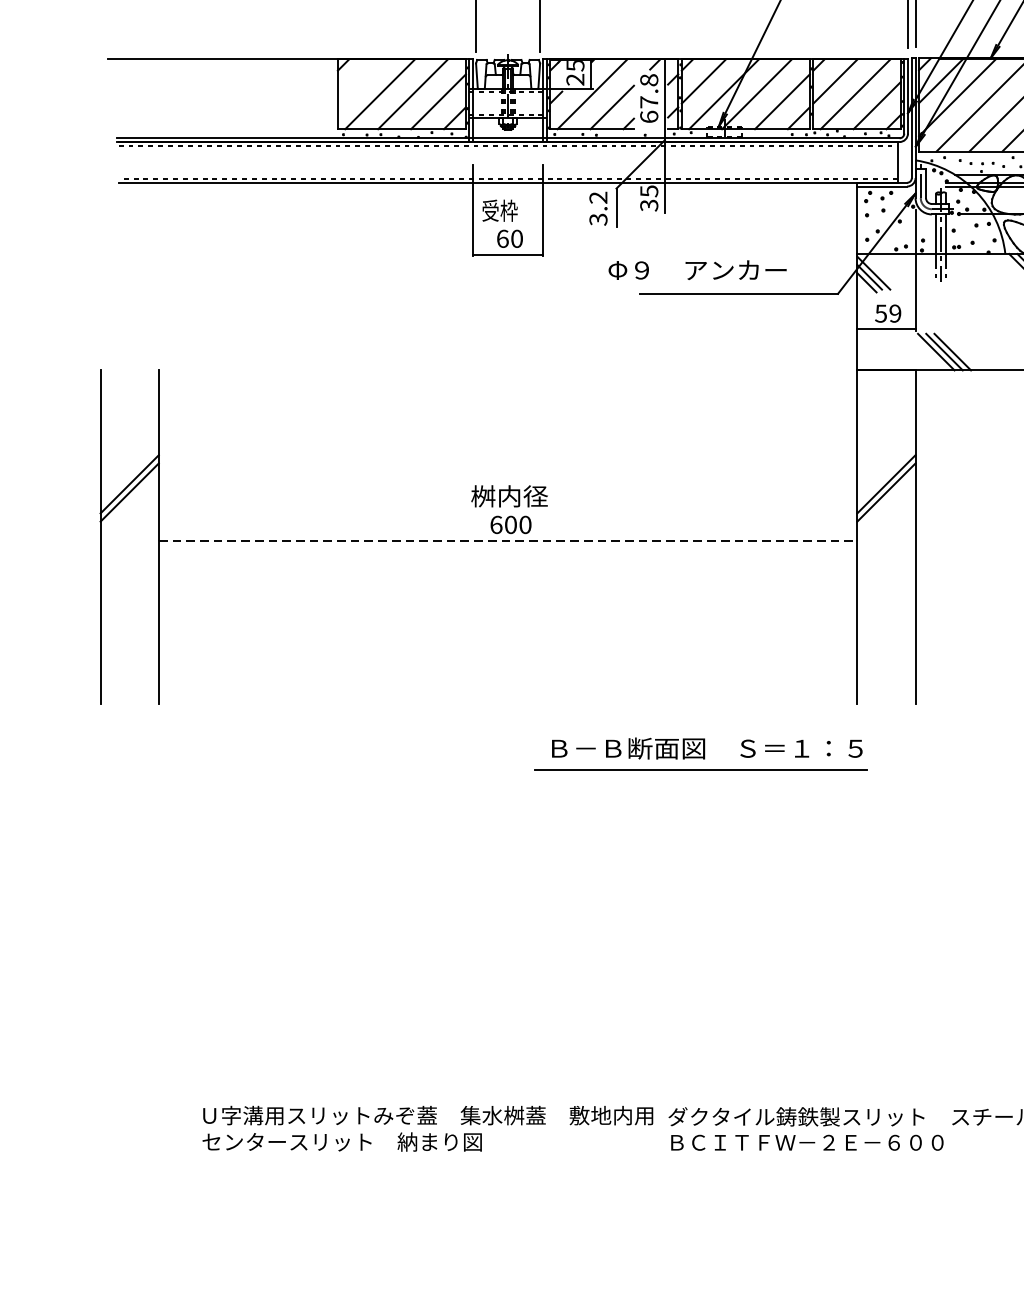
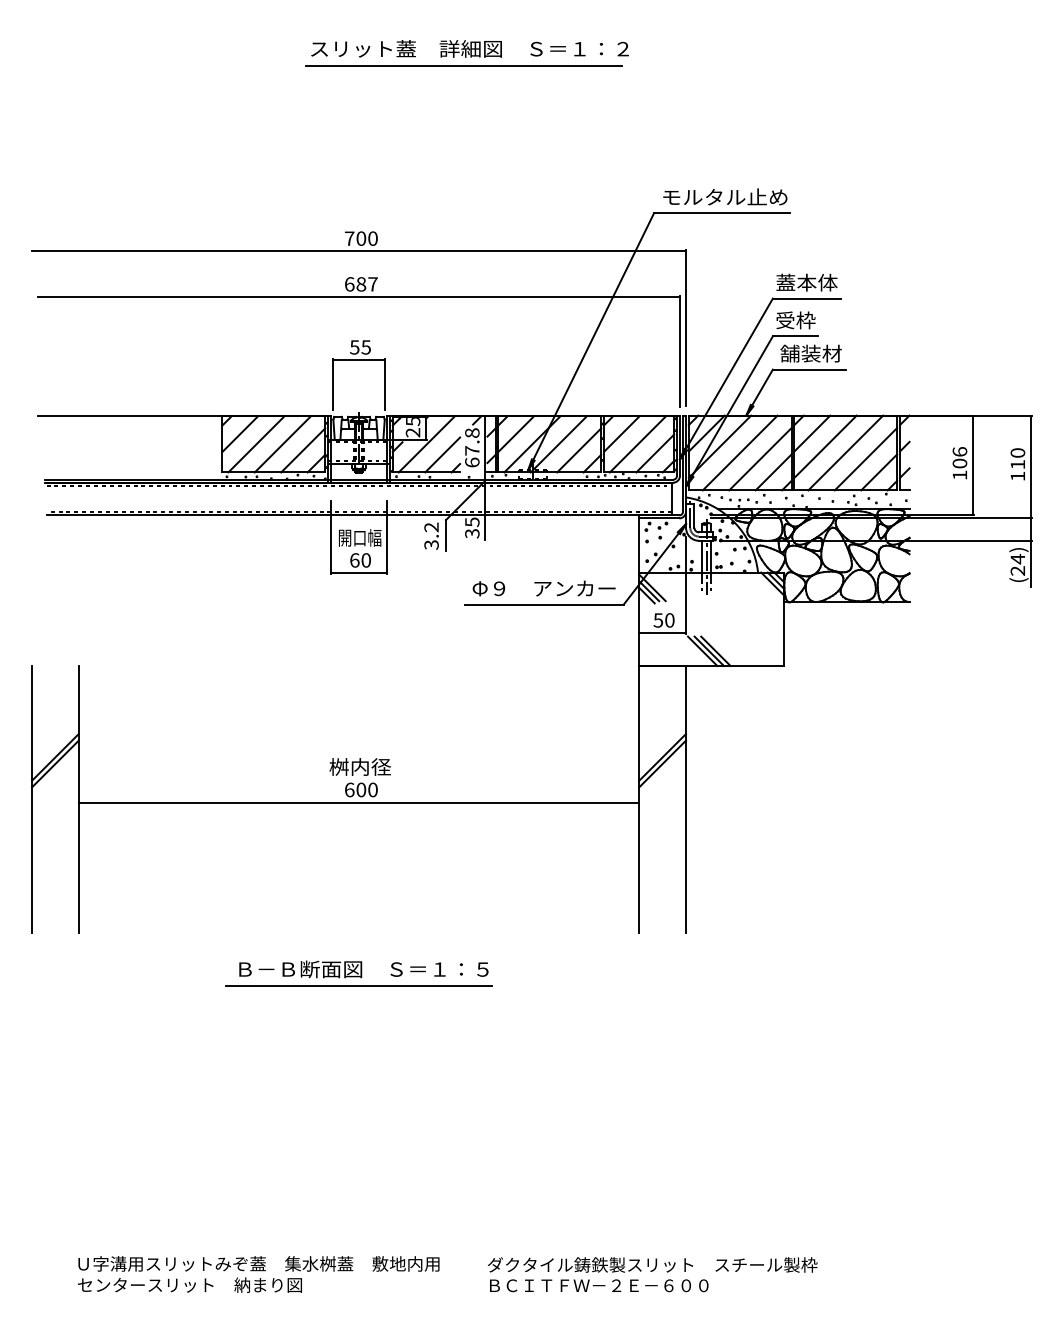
line: (360, 80) -> (240, 433), added
text: (508, 210) -> (359, 537), 受枠 -> 開口幅
text: (696, 270) -> (543, 588), moved
text: (894, 313) -> (669, 620), 59 -> 50
line: (508, 540) -> (359, 802), dashed -> solid
part: (700, 753) -> (358, 973), moved
text: (427, 1128) -> (258, 1274), moved

